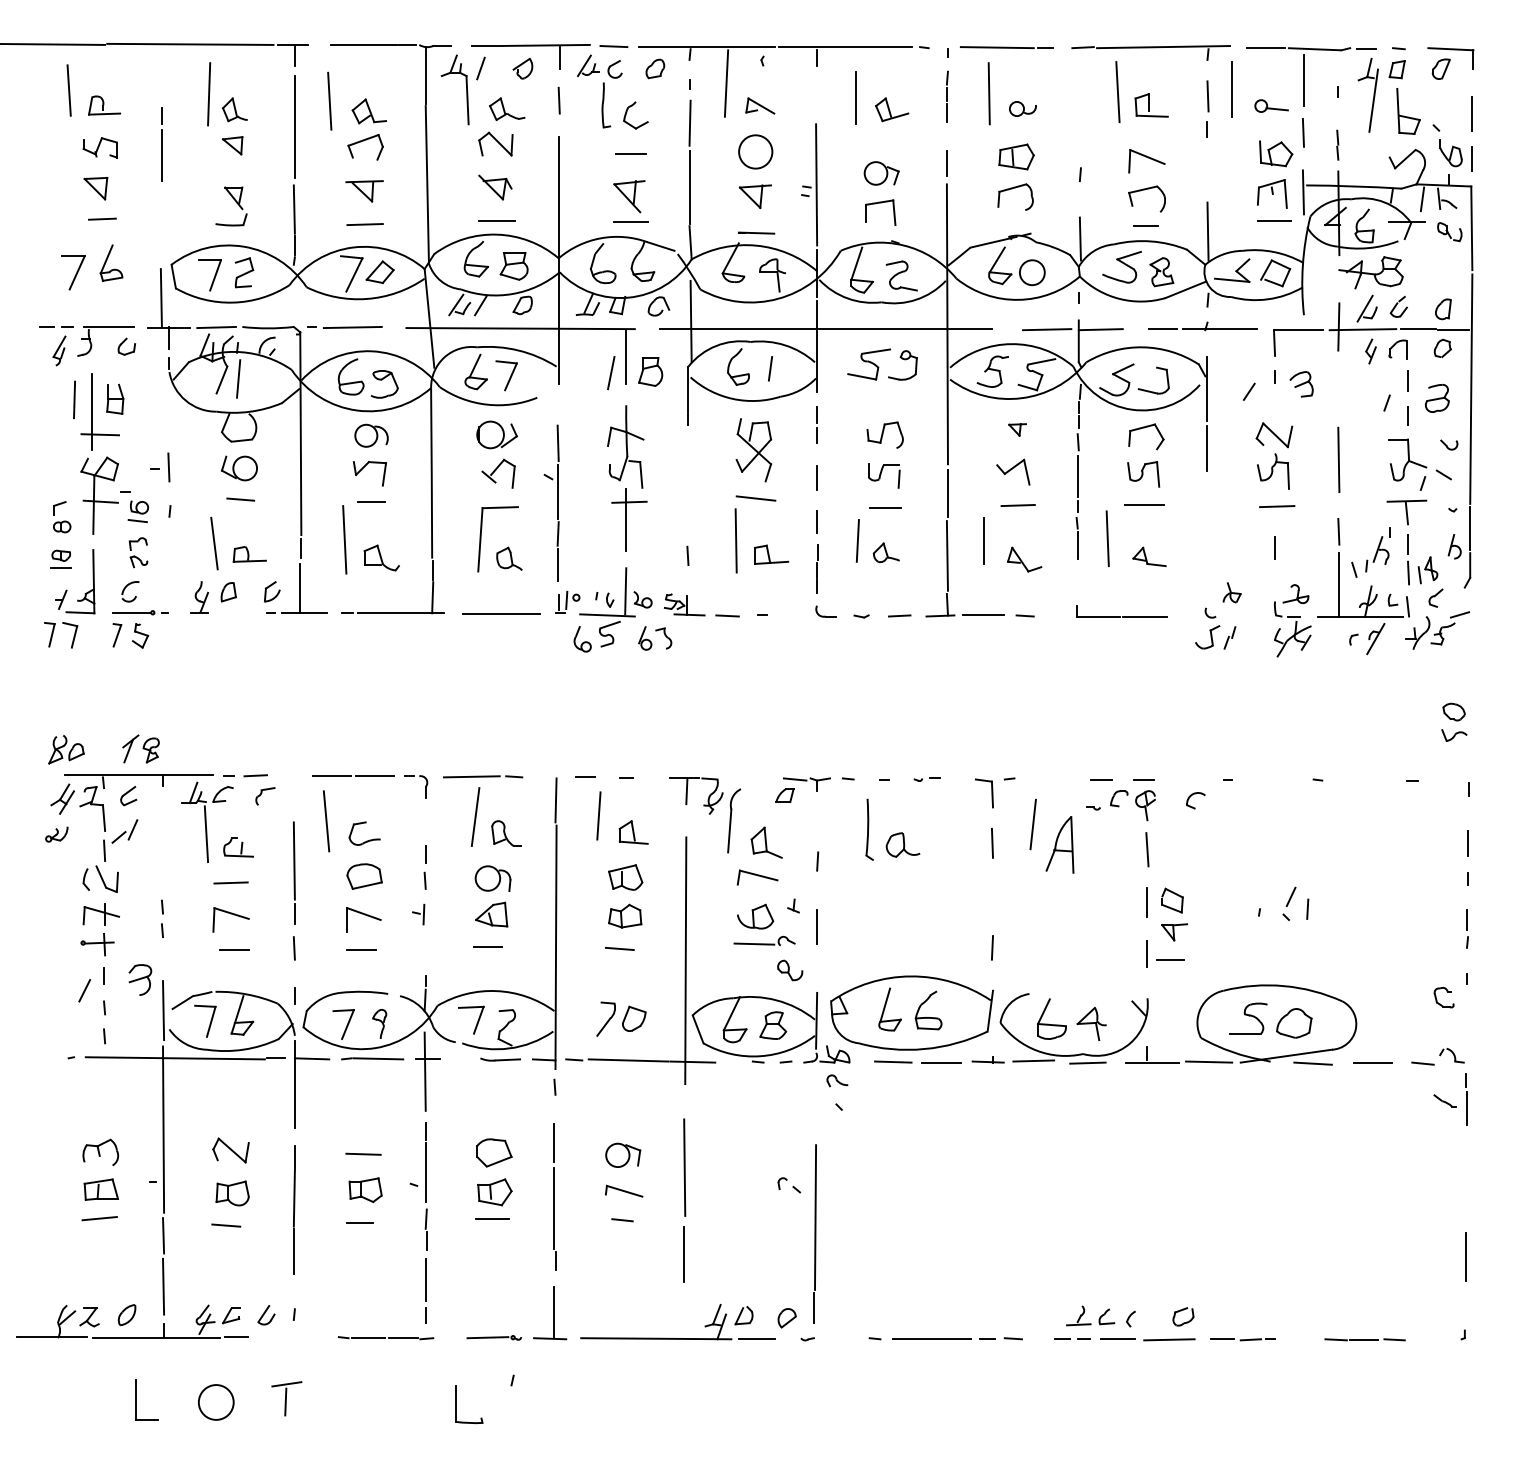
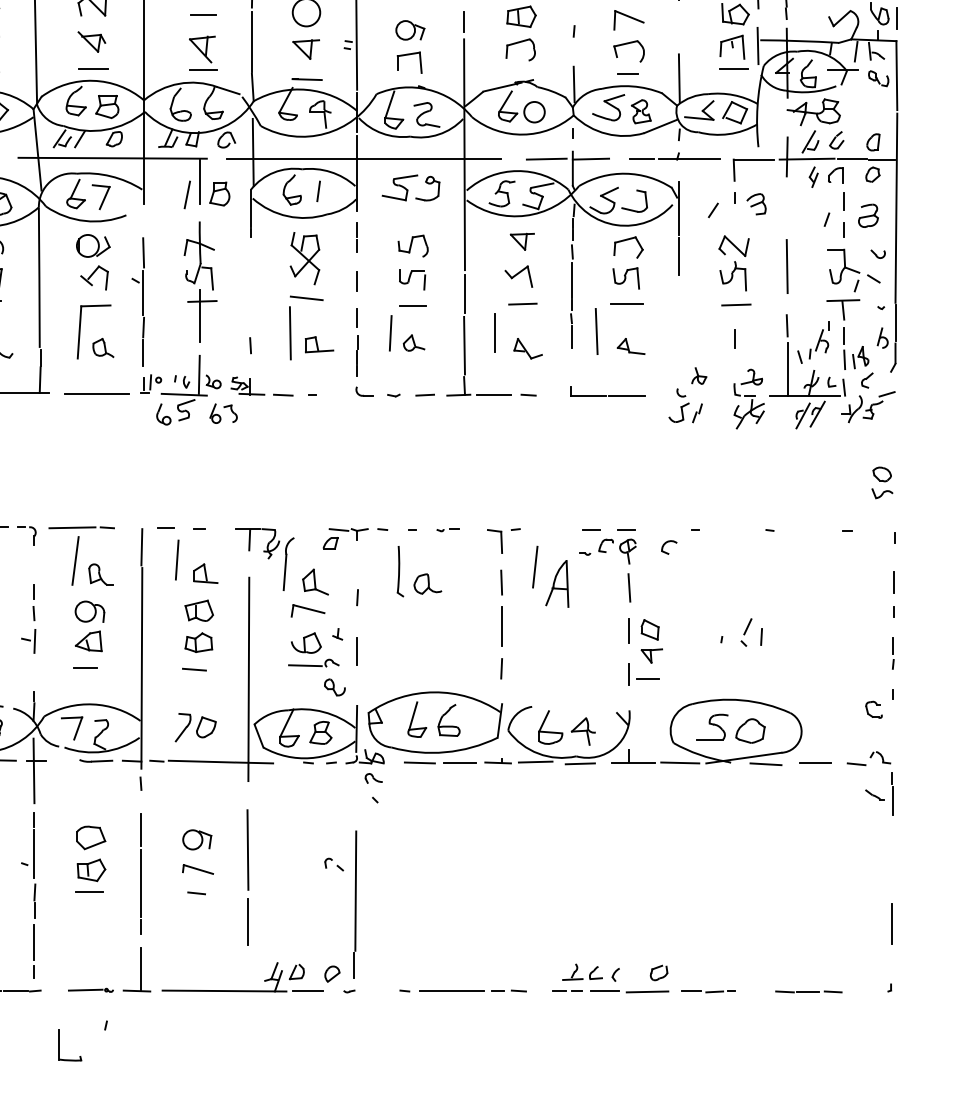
part: (1017, 429) -> (522, 241), size x1.67
line: (1358, 641) -> (803, 416), added
line: (993, 895) -> (502, 625), added
part: (418, 914) -> (28, 641), size x1.43

